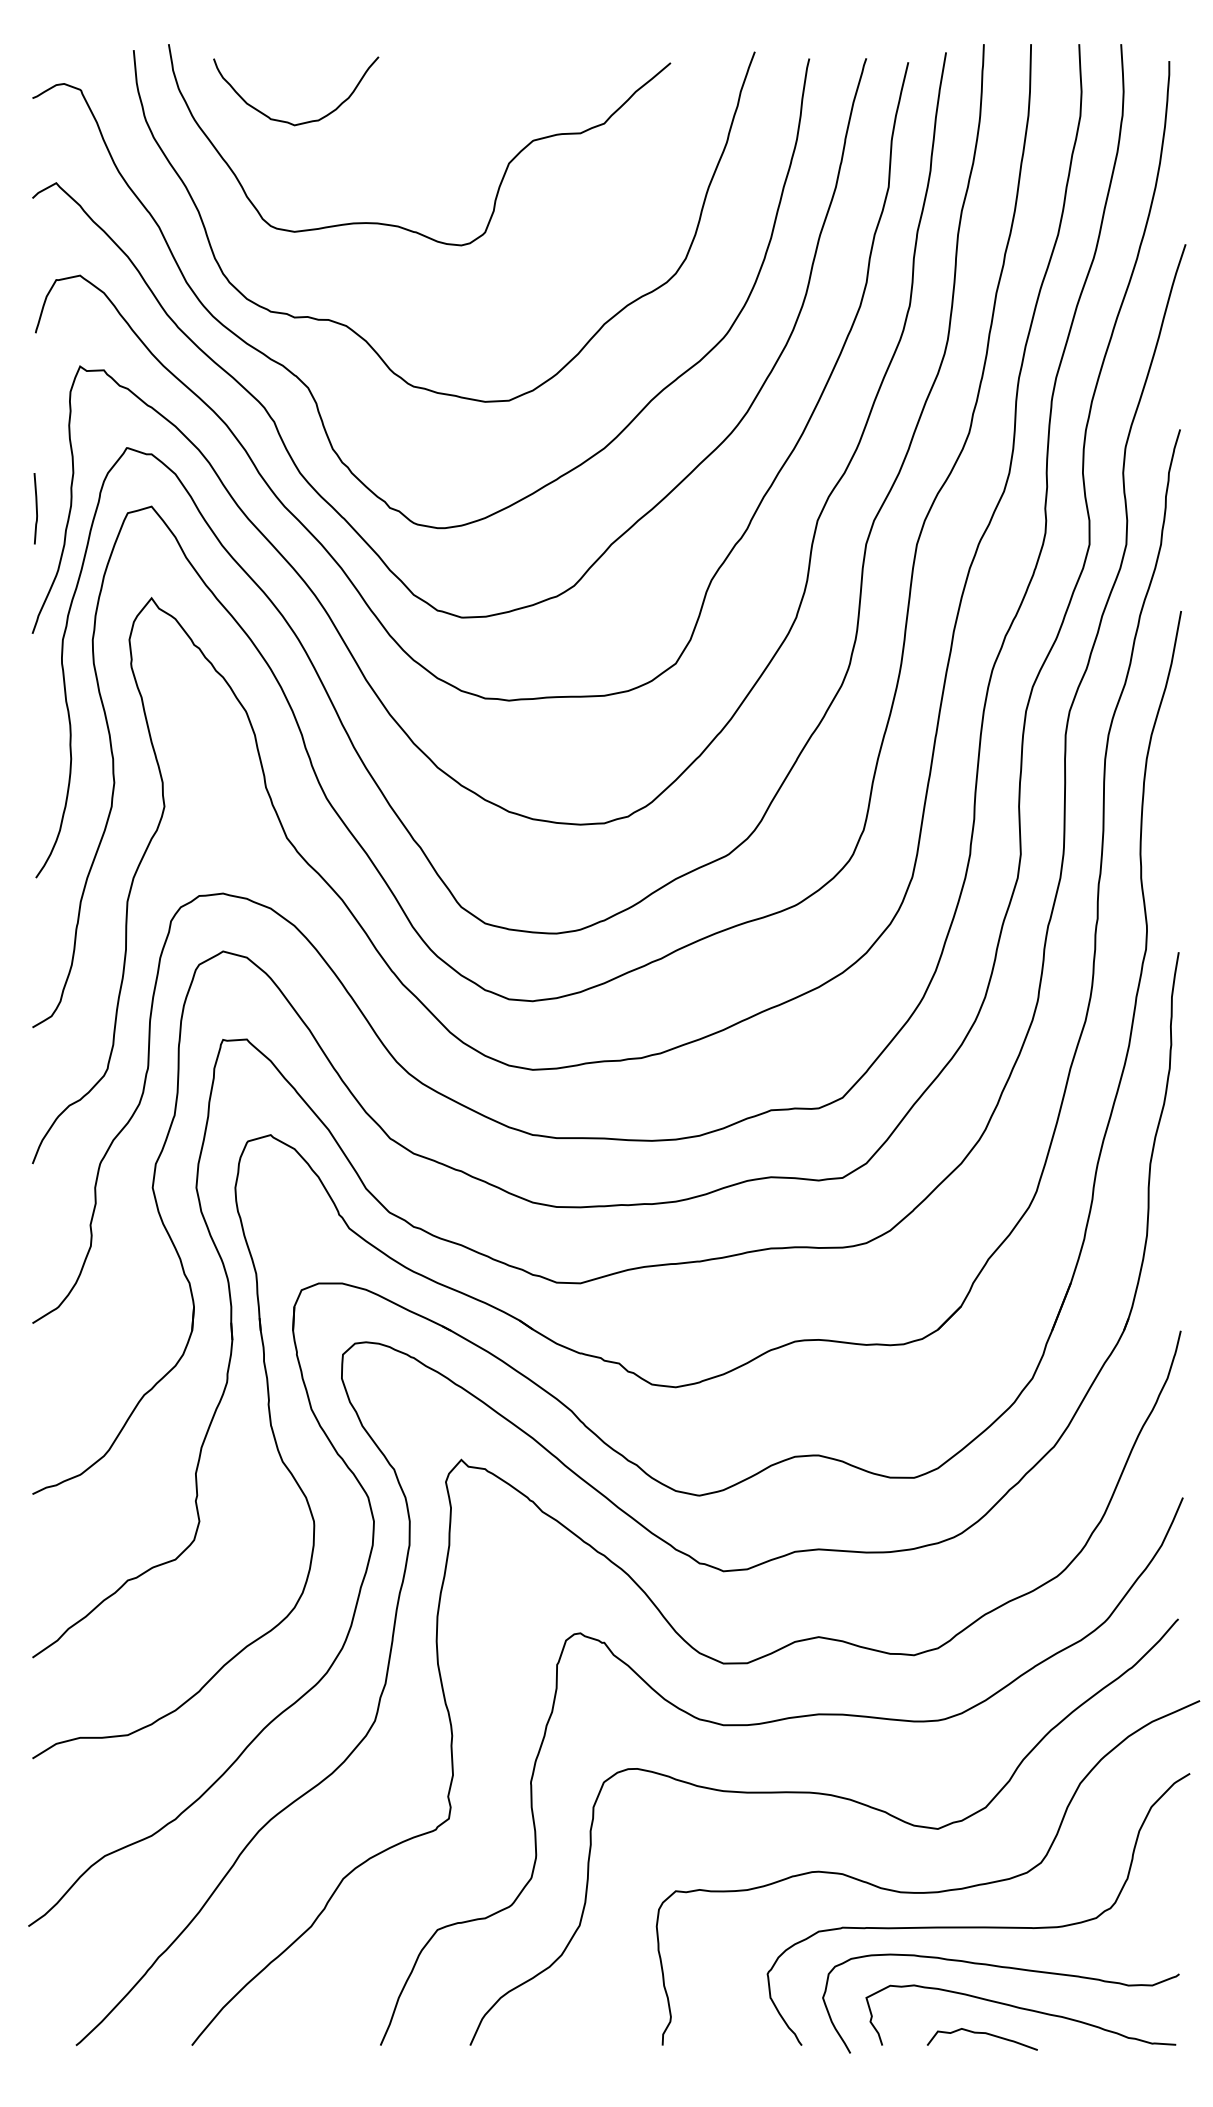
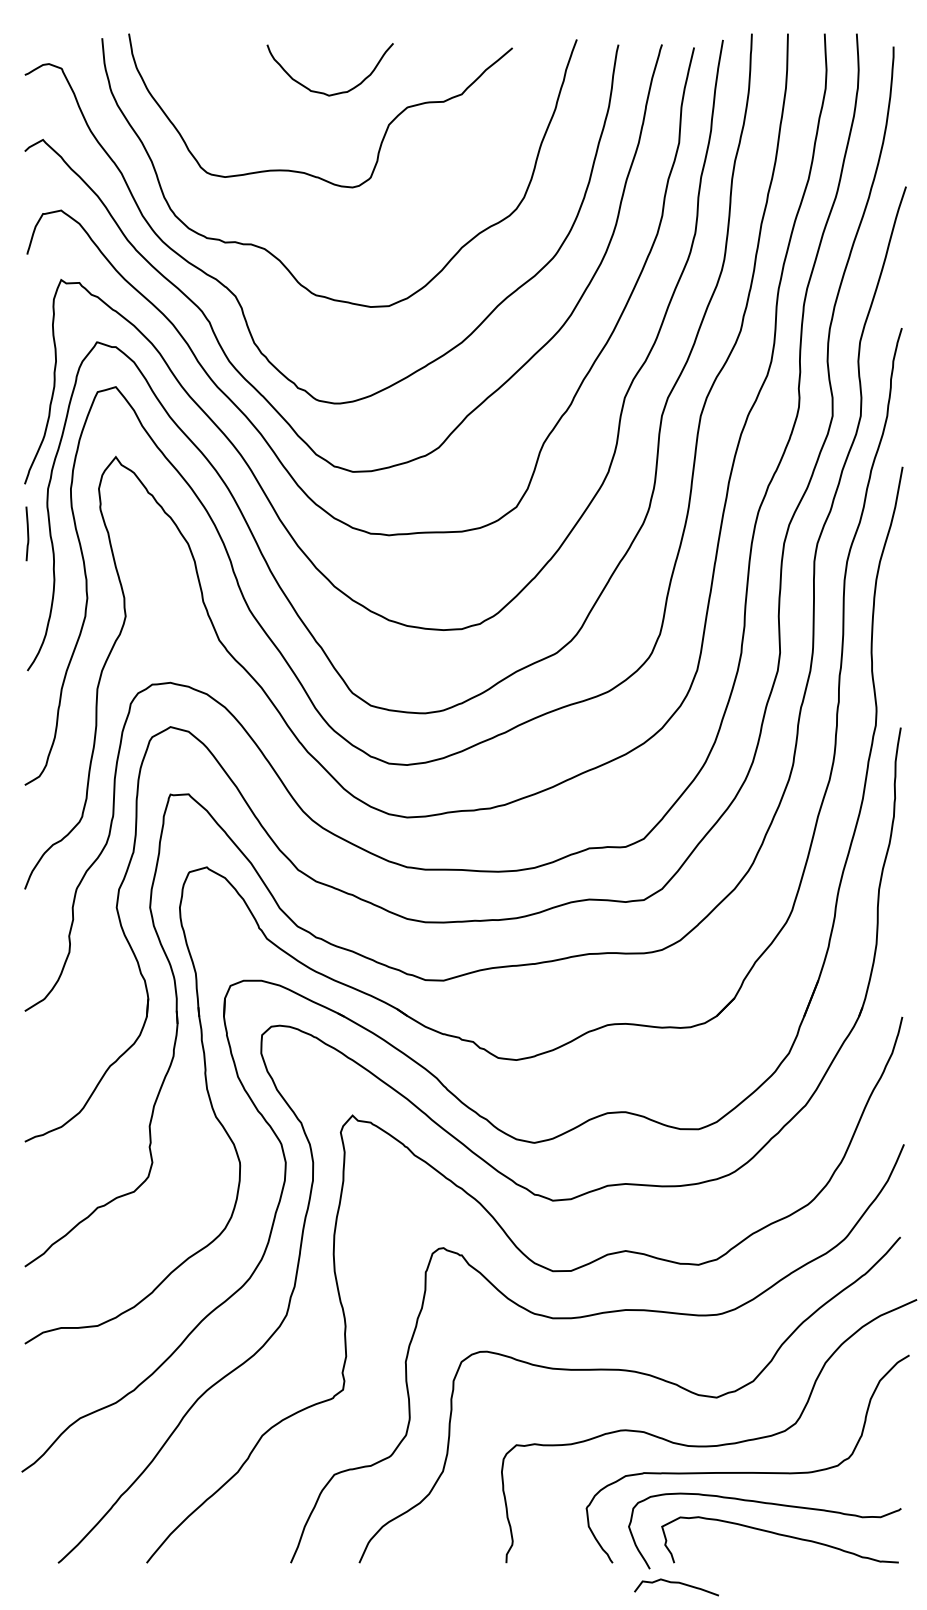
curve: (288, 121) -> (324, 92), moved
curve: (35, 508) -> (27, 533), moved
curve: (985, 2034) -> (679, 1583), moved

